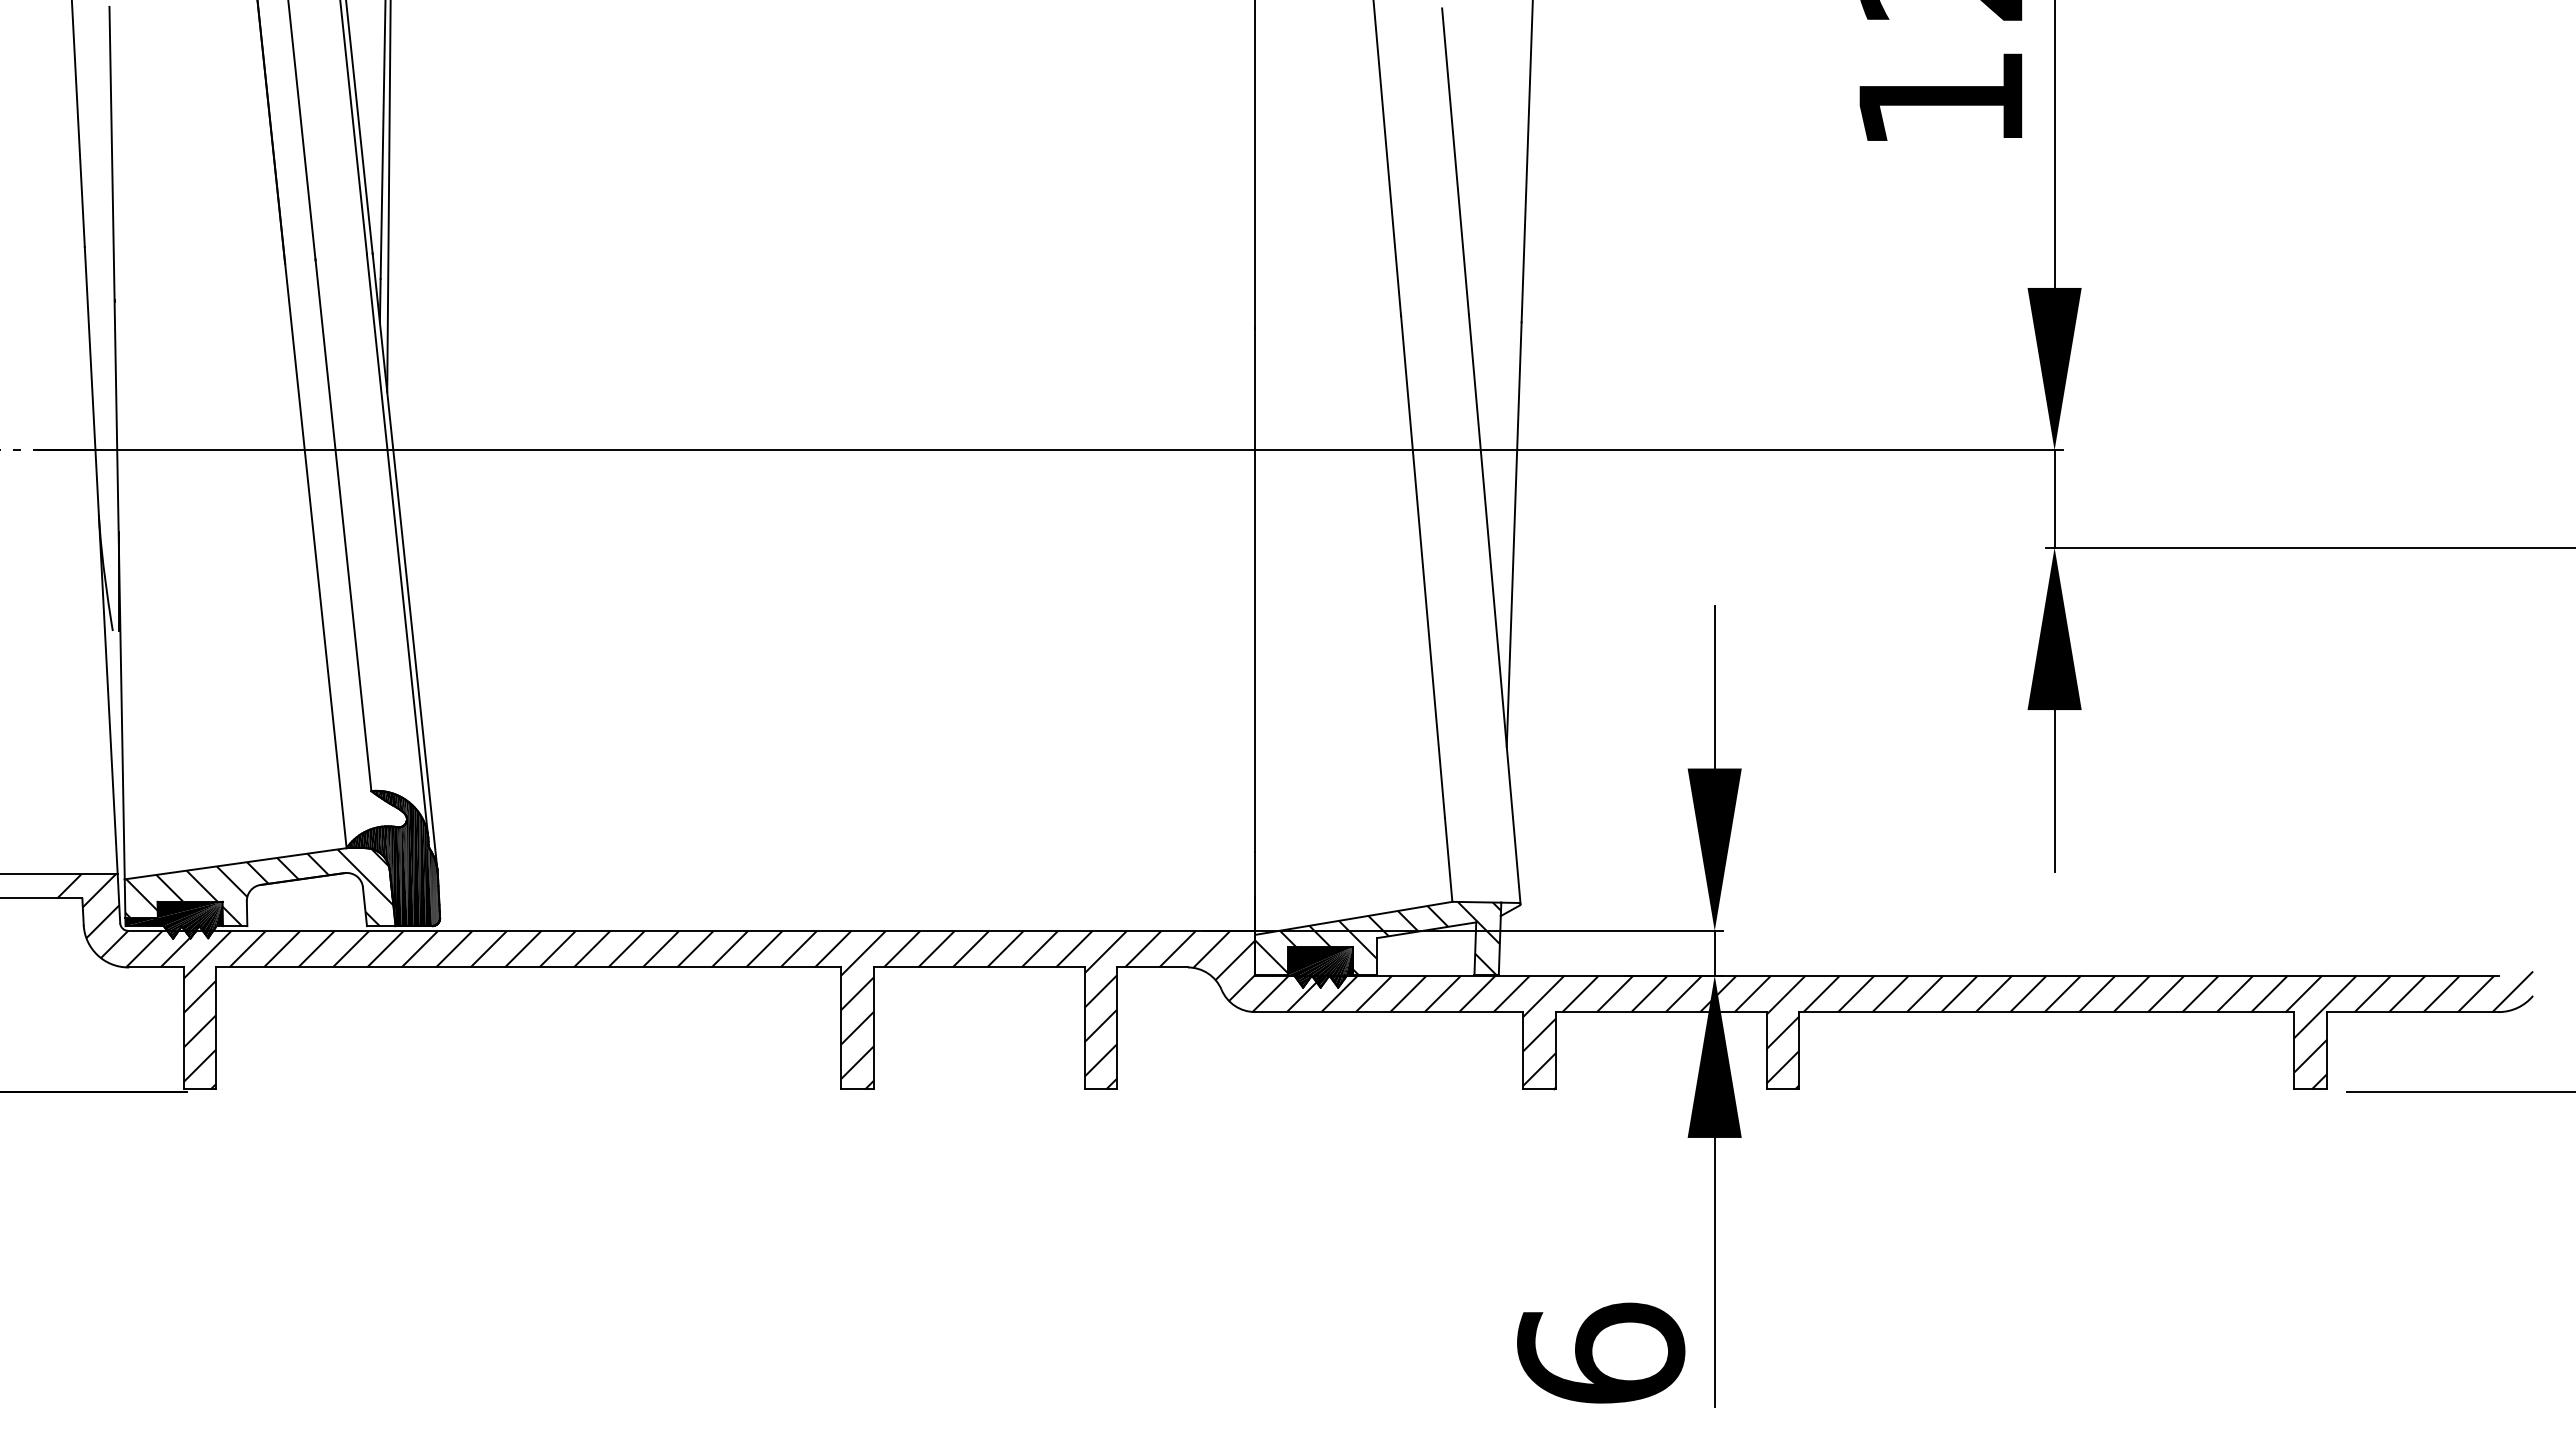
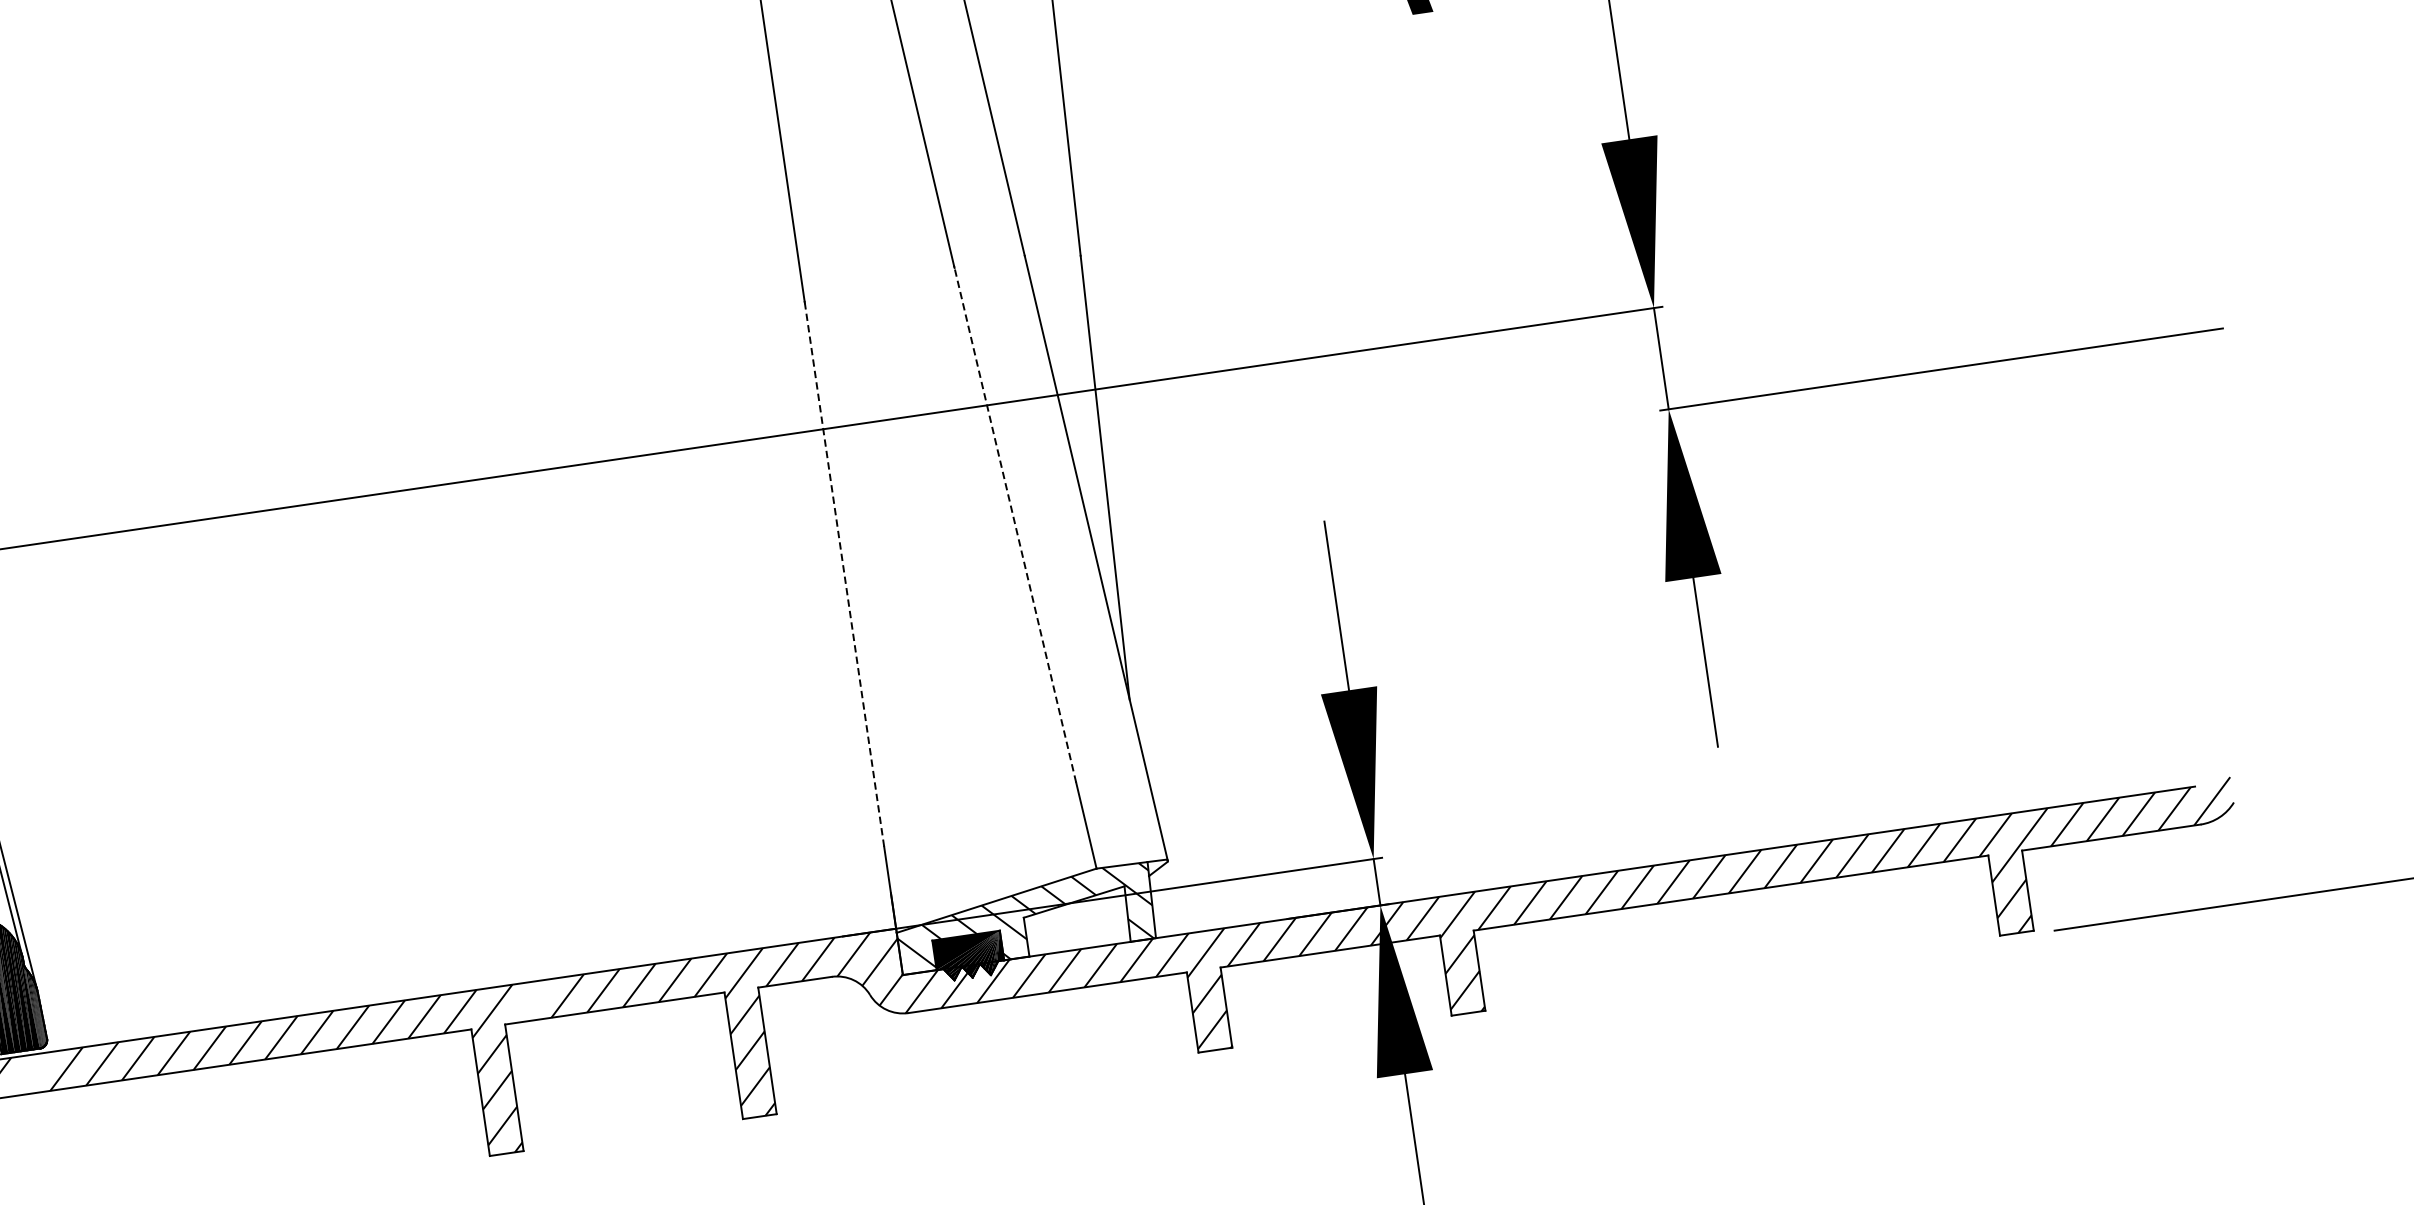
line: (1423, 567) -> (1015, 525), solid -> dashed
line: (1255, 590) -> (844, 574), solid -> dashed
line: (419, 948) -> (30, 1073), removed
line: (901, 948) -> (531, 1000), removed

